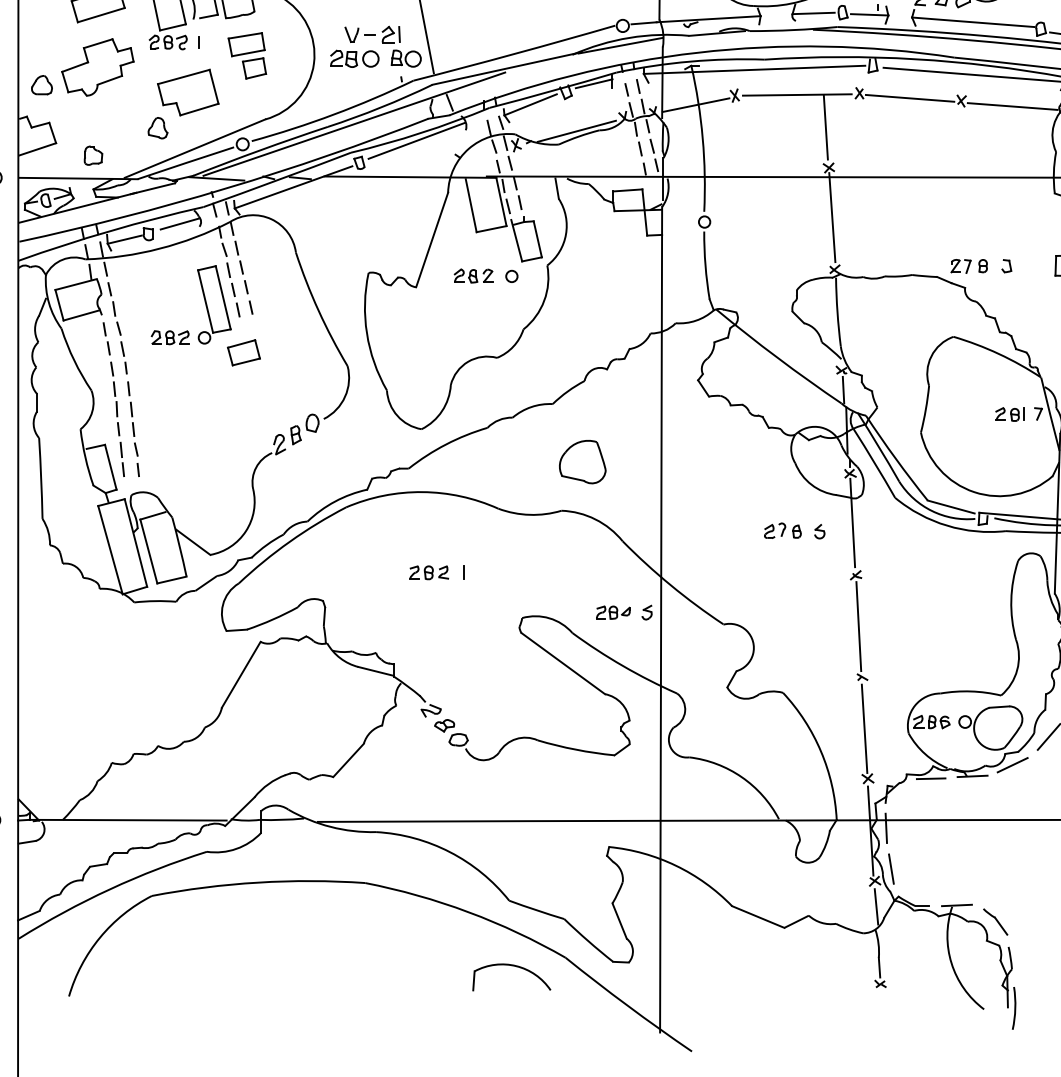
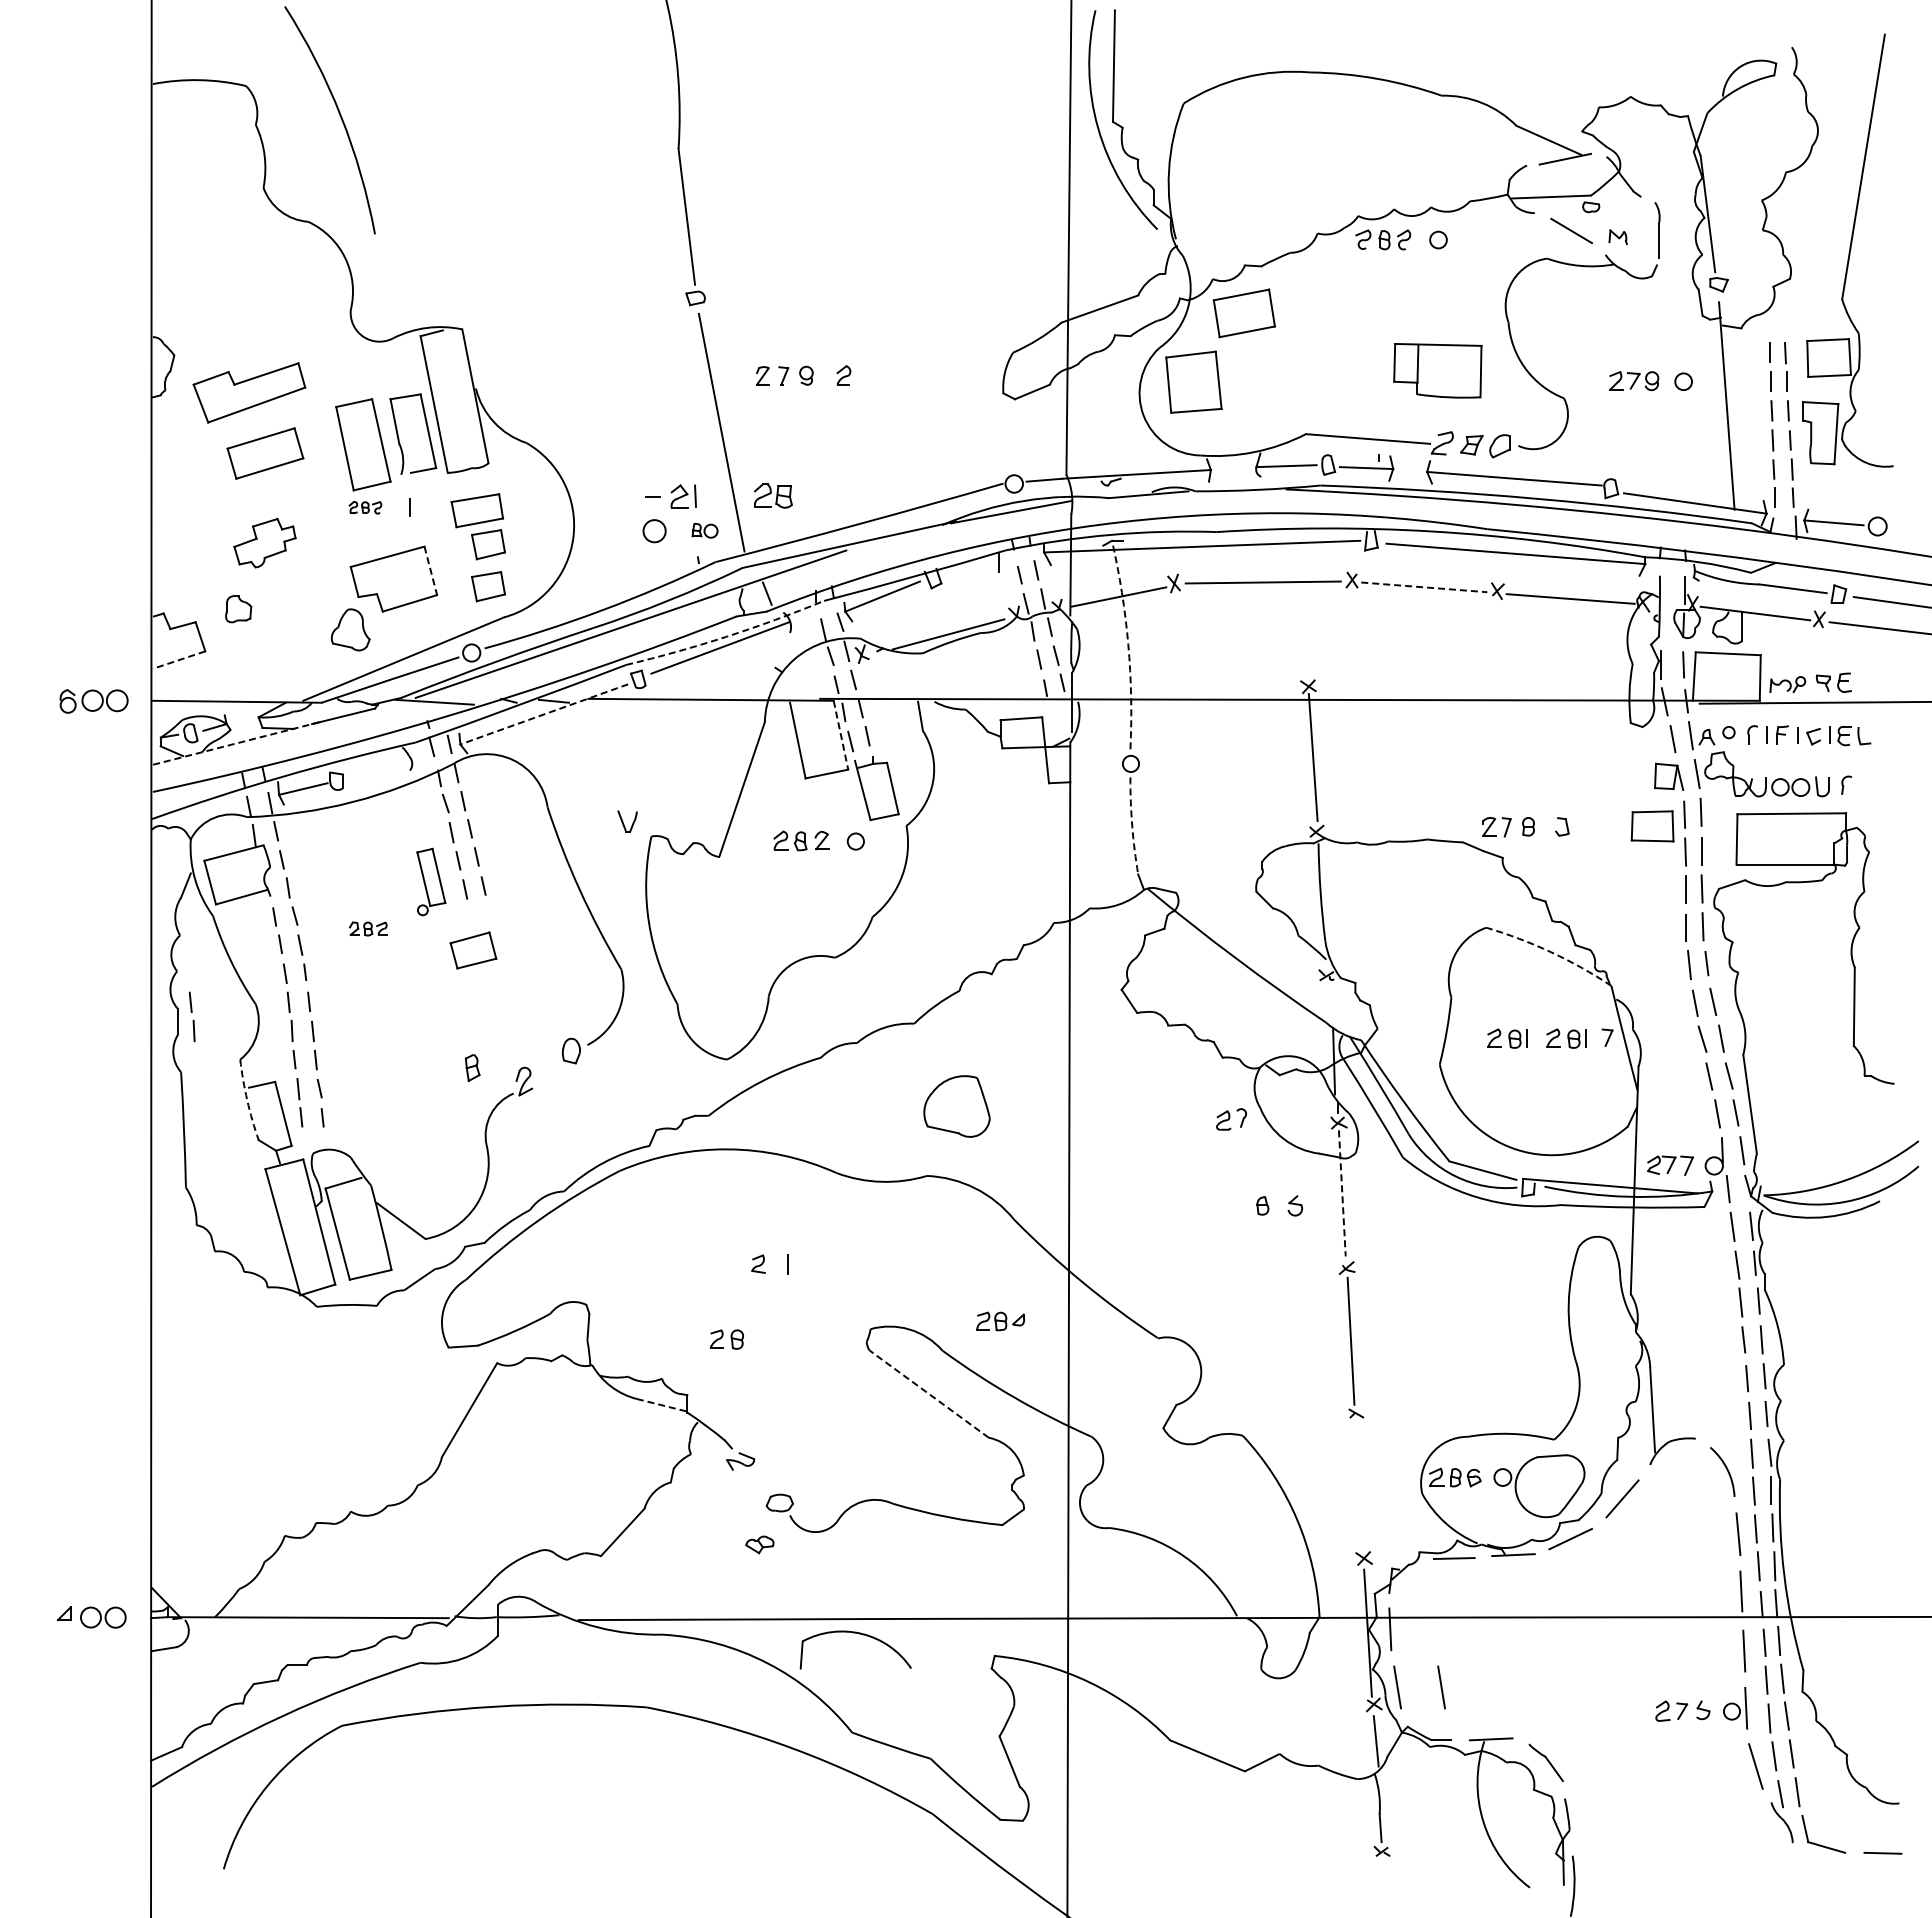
part: (351, 34) -> (627, 821), moved
part: (168, 42) -> (365, 507), size x0.6
part: (344, 58) -> (773, 495), moved
part: (405, 58) -> (704, 530), size x0.6
part: (97, 66) -> (264, 542), size x0.6
line: (594, 83) -> (973, 566), removed
part: (41, 85) -> (184, 568), removed
line: (213, 87) -> (430, 571), solid -> dashed
part: (254, 97) -> (488, 586), added
line: (910, 98) -> (1424, 587), solid -> dashed
part: (157, 127) -> (350, 629), size x1.4
line: (825, 127) -> (1303, 628), removed
arc: (421, 132) -> (726, 636), solid -> dashed
arc: (702, 138) -> (1128, 644), solid -> dashed
line: (38, 149) -> (179, 660), solid -> dashed
part: (93, 155) -> (238, 609), moved
line: (293, 187) -> (543, 714), solid -> dashed
line: (501, 202) -> (841, 735), solid -> dashed
line: (77, 207) -> (235, 743), solid -> dashed
line: (179, 223) -> (381, 766), removed
arc: (705, 265) -> (1132, 826), solid -> dashed
part: (214, 304) -> (431, 881), size x0.6
part: (170, 337) -> (368, 928), size x0.7
arc: (999, 354) -> (1551, 952), solid -> dashed
line: (843, 389) -> (1329, 1003), removed
part: (46, 399) -> (191, 1016), added
part: (968, 414) -> (1507, 1038), added
part: (295, 434) -> (472, 1067), moved
arc: (85, 457) -> (247, 1100), solid -> dashed
line: (852, 523) -> (1342, 1193), solid -> dashed
part: (775, 530) -> (1231, 1119), moved
part: (421, 572) -> (726, 1339), moved
part: (646, 612) -> (1048, 1321), removed
line: (563, 663) -> (929, 1394), solid -> dashed
line: (376, 671) -> (662, 1405), solid -> dashed
part: (444, 725) -> (759, 1544), moved
line: (864, 729) -> (1359, 1487), removed
line: (922, 869) -> (1441, 1687), added
part: (514, 966) -> (859, 1634), moved

